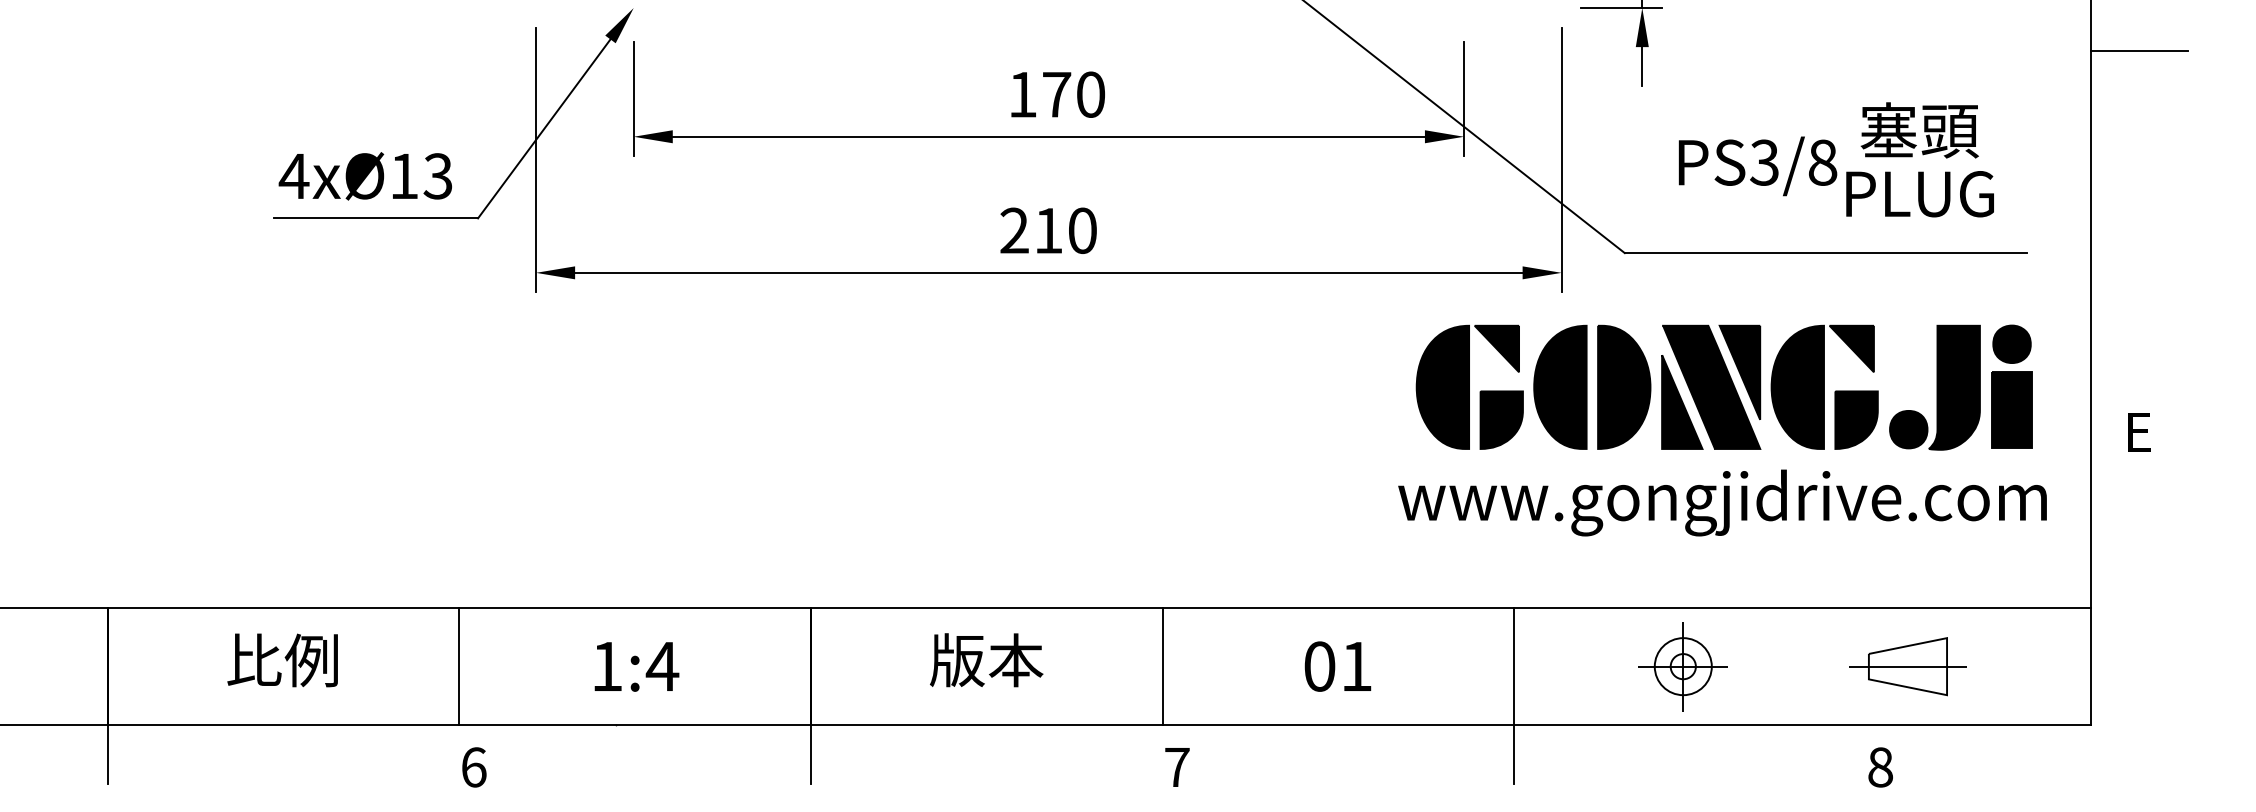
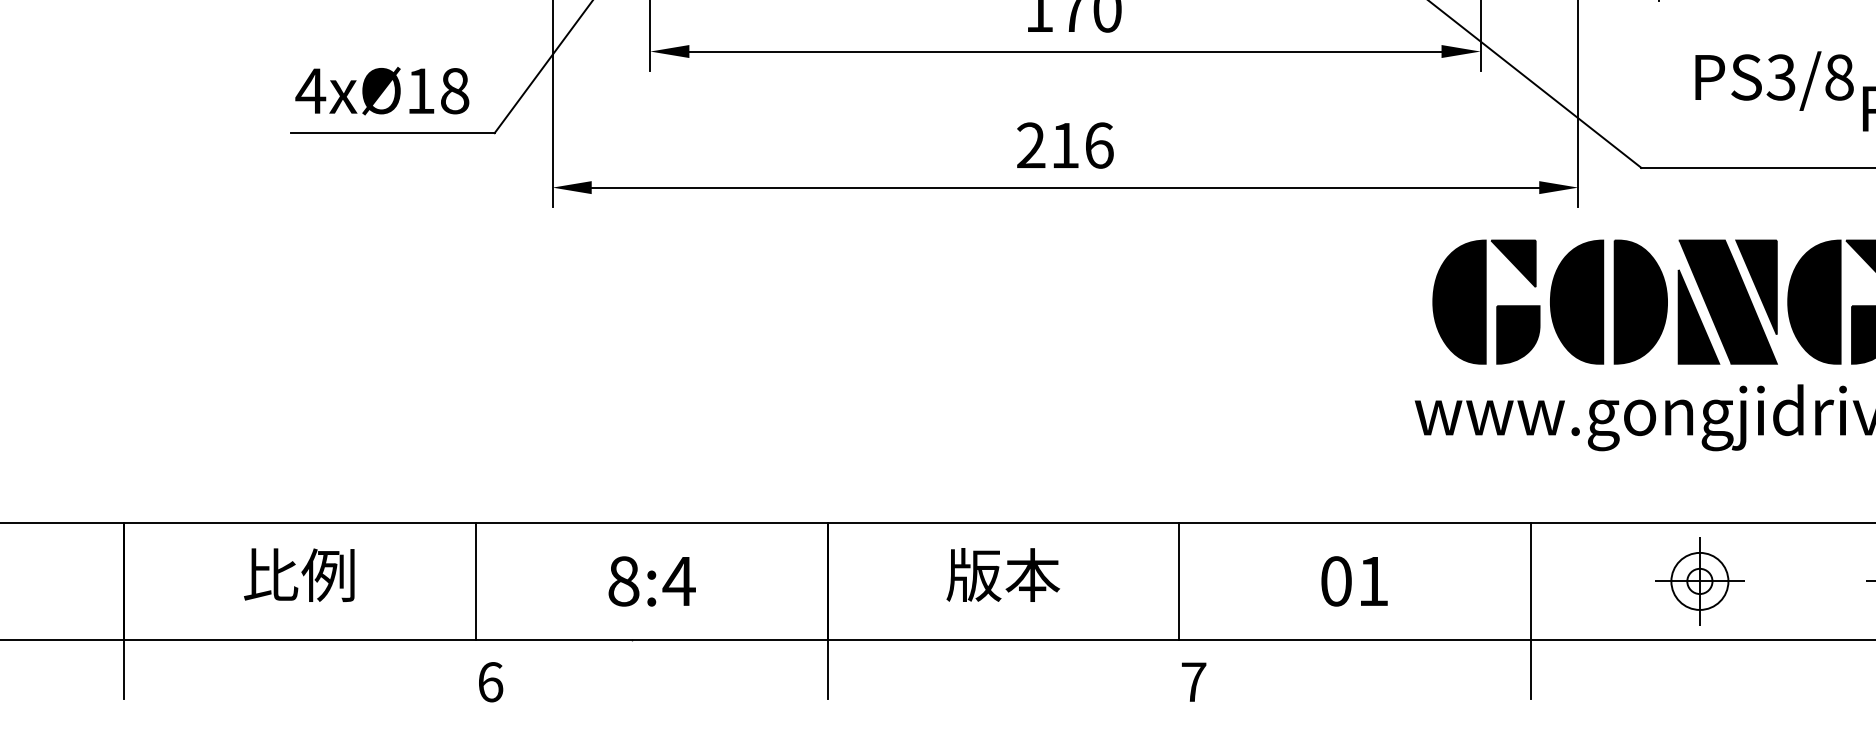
text: (437, 176) -> (454, 91), 4xØ13 -> 4xØ18
text: (1083, 230) -> (1100, 145), 210 -> 216
text: (607, 666) -> (624, 581), 1:4 -> 8:4

